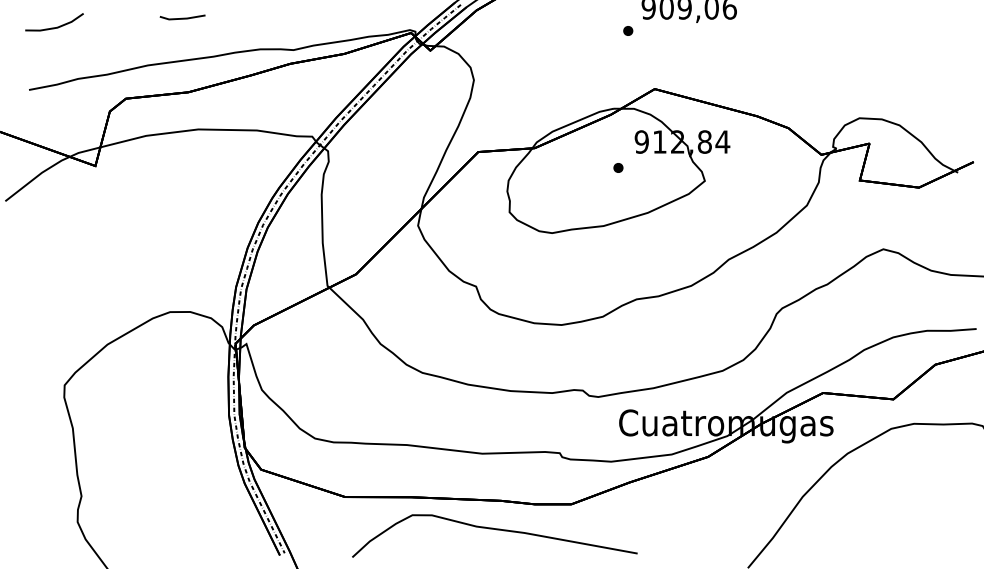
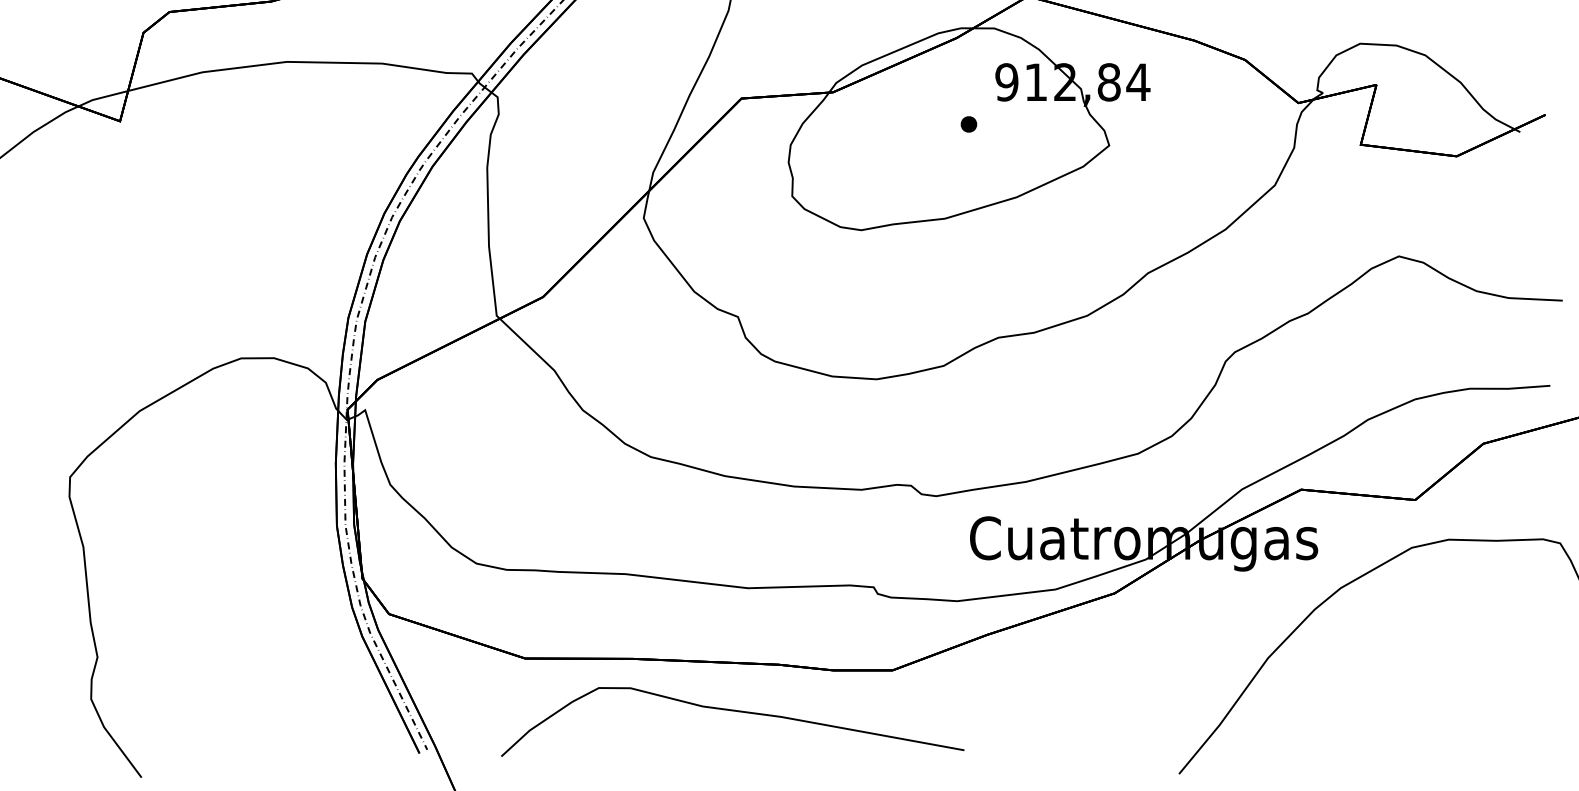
curve: (496, 530) -> (735, 712), moved

